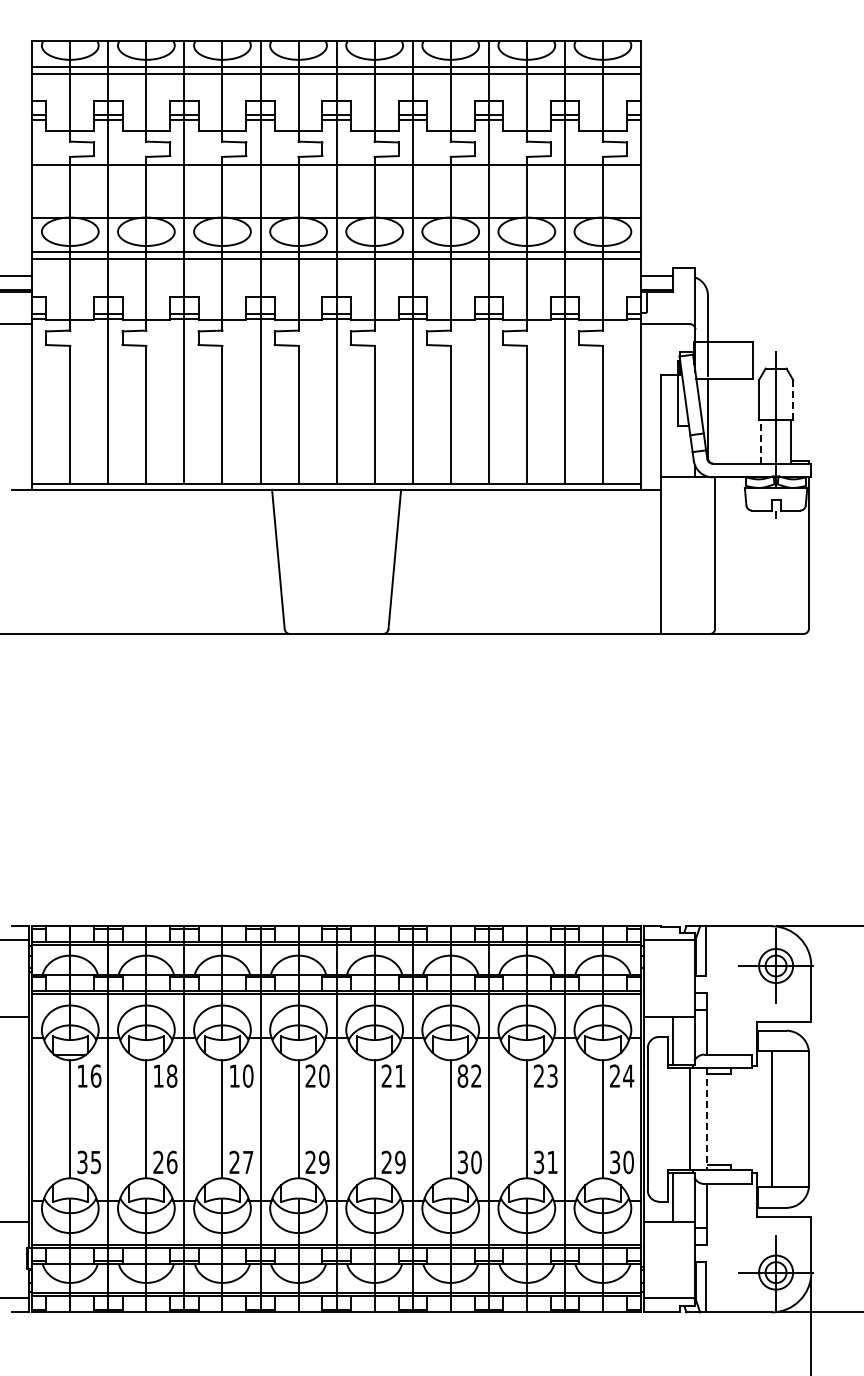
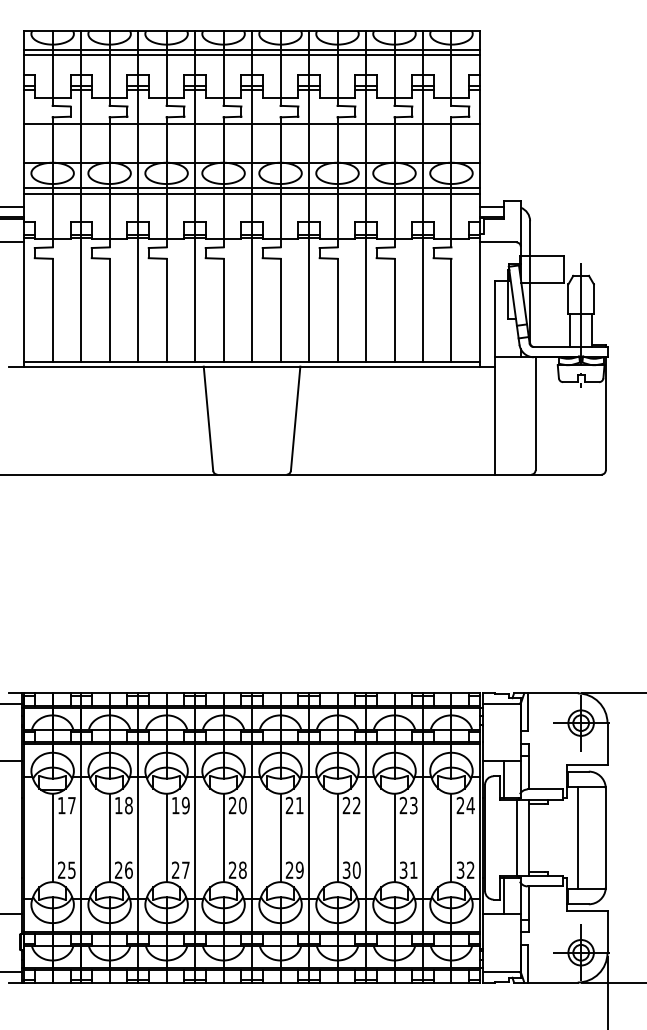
line: (793, 399) -> (594, 298), dashed -> solid
line: (761, 441) -> (570, 330), dashed -> solid
text: (95, 1075) -> (71, 805), 16 -> 17
text: (247, 1075) -> (185, 805), 10 -> 19
text: (462, 1075) -> (346, 805), 82 -> 22
line: (706, 1119) -> (529, 838), dashed -> solid
text: (82, 1162) -> (61, 870), 35 -> 25
text: (324, 1162) -> (243, 870), 29 -> 28
text: (628, 1162) -> (470, 870), 30 -> 32

